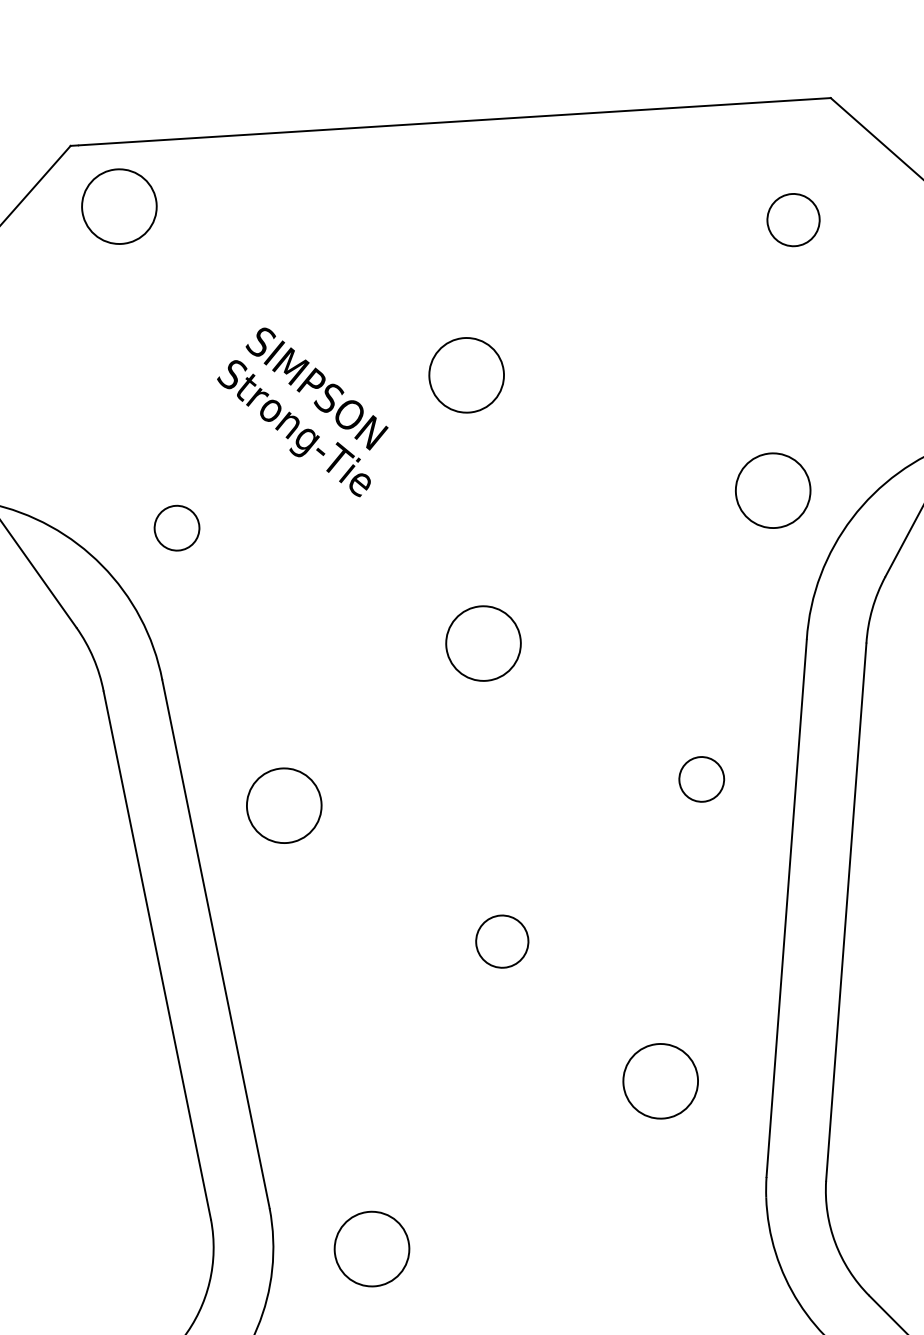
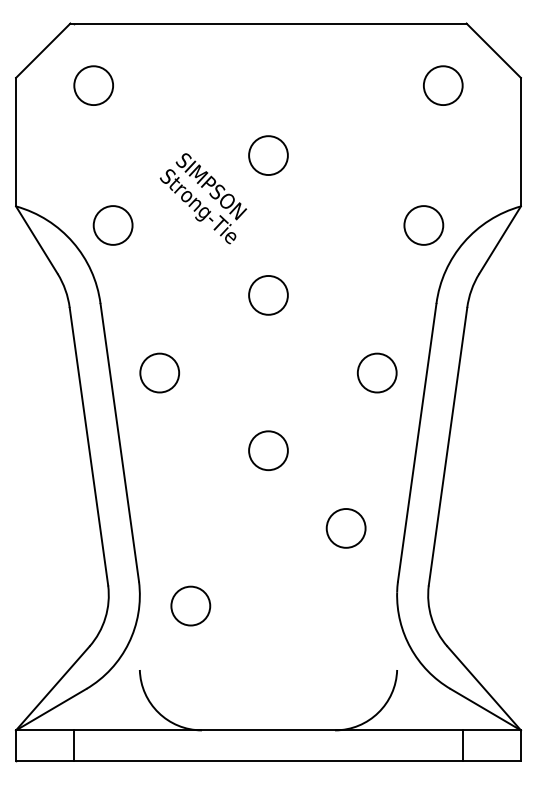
circle: (118, 206) -> (93, 85), moved
circle: (792, 219) -> (442, 85), size x1.43
text: (303, 412) -> (203, 198), moved
circle: (175, 528) -> (112, 225), size x1.67
circle: (701, 778) -> (377, 372), size x1.67
circle: (502, 941) -> (268, 450), size x1.43

